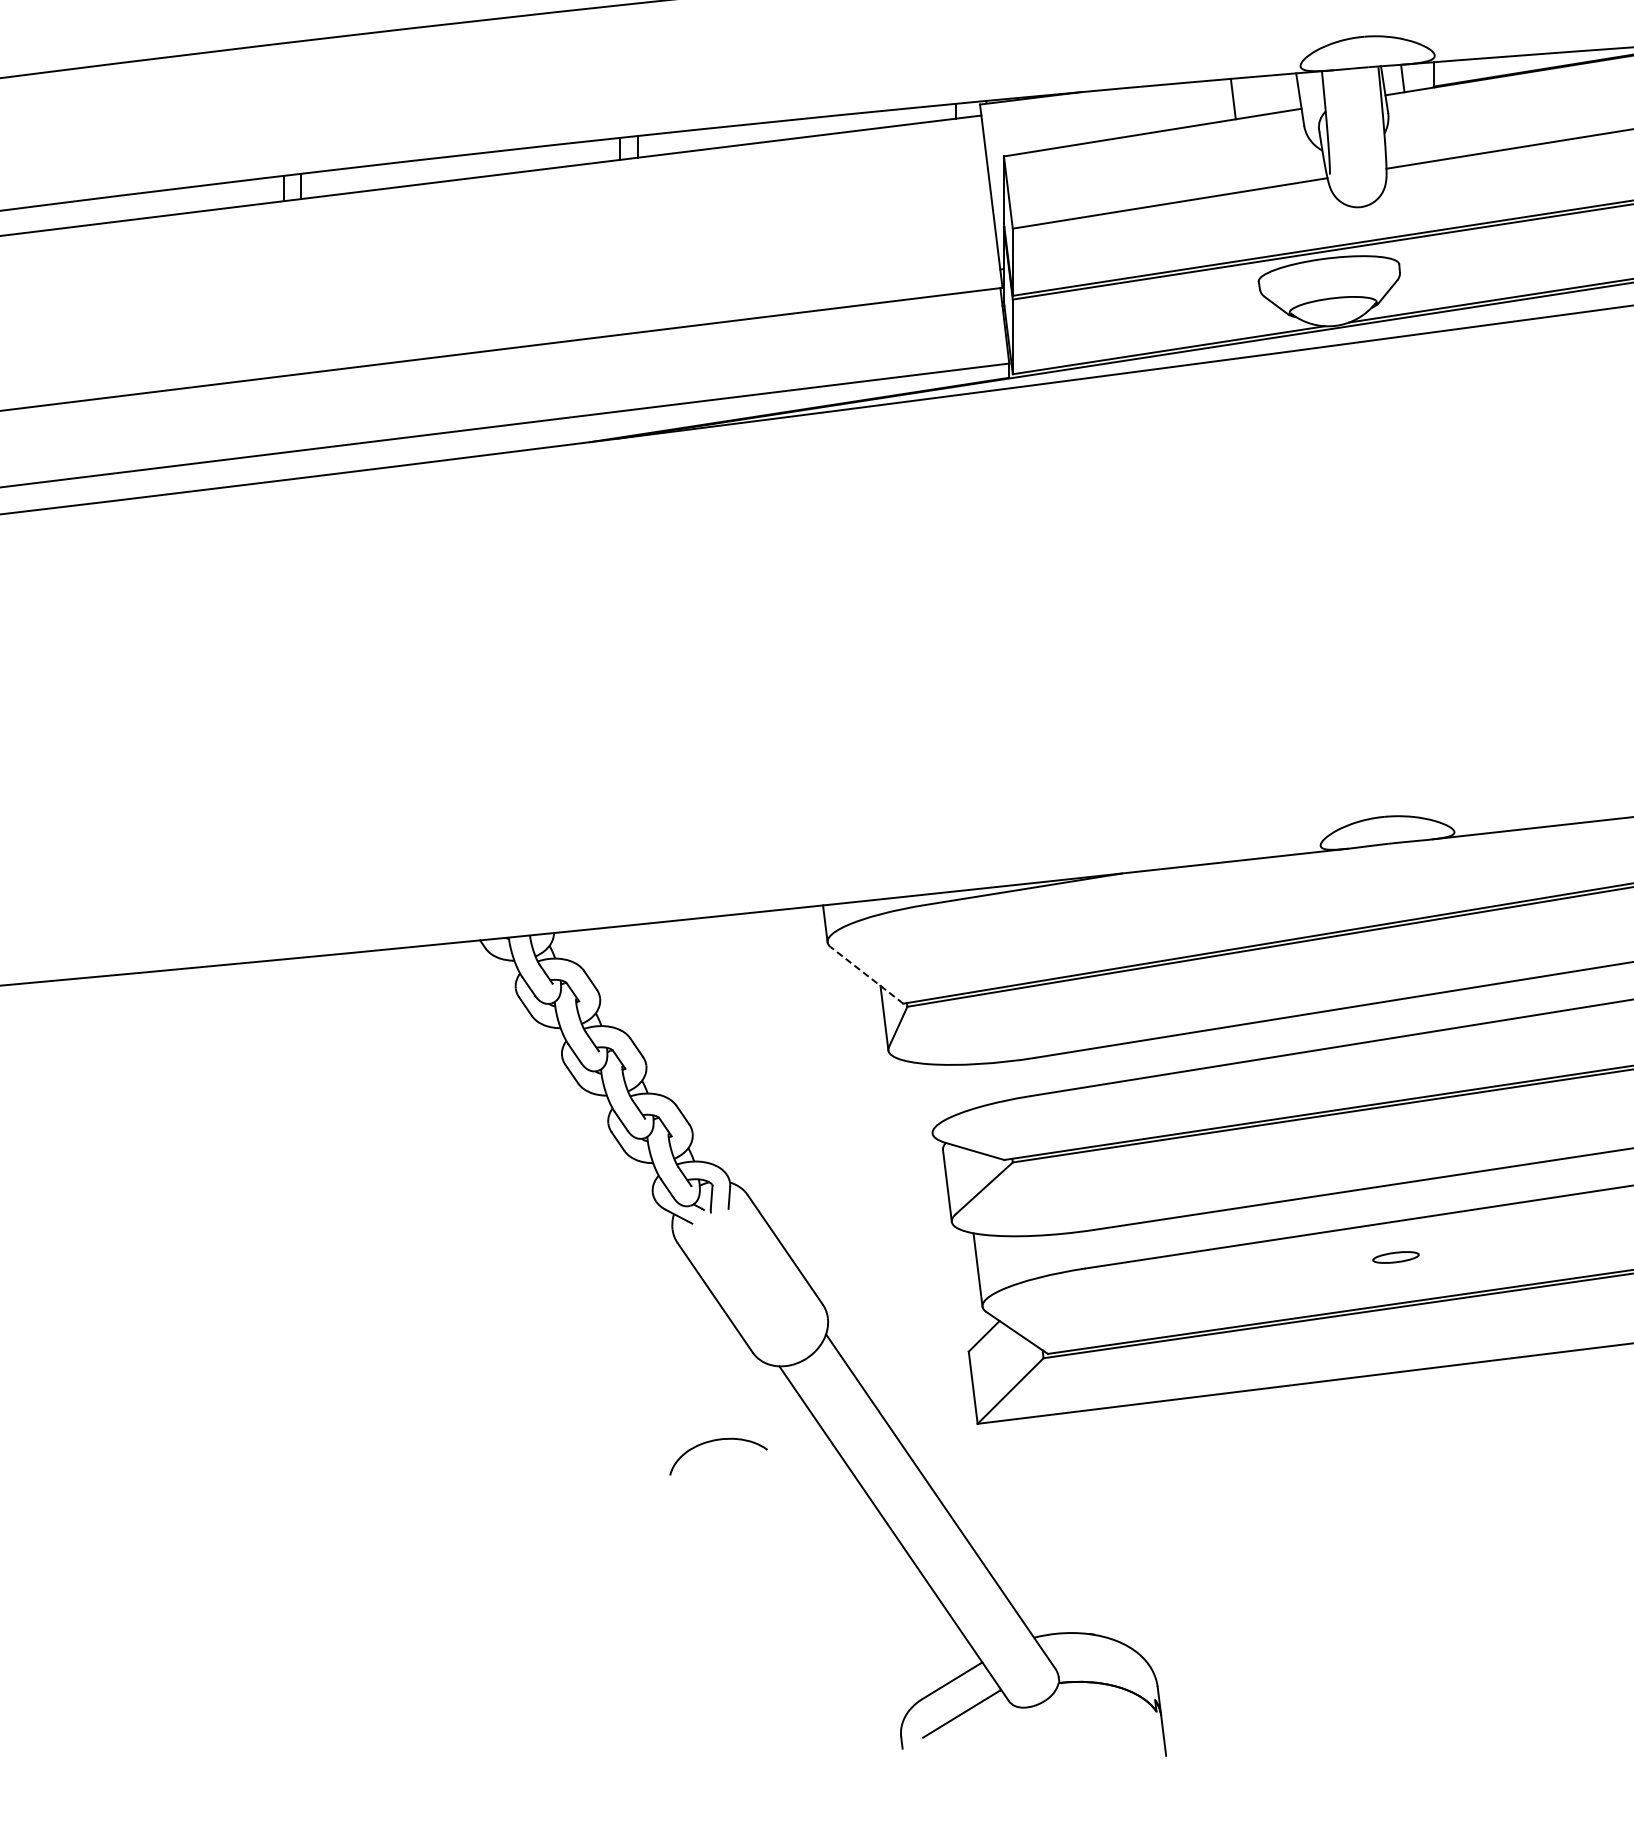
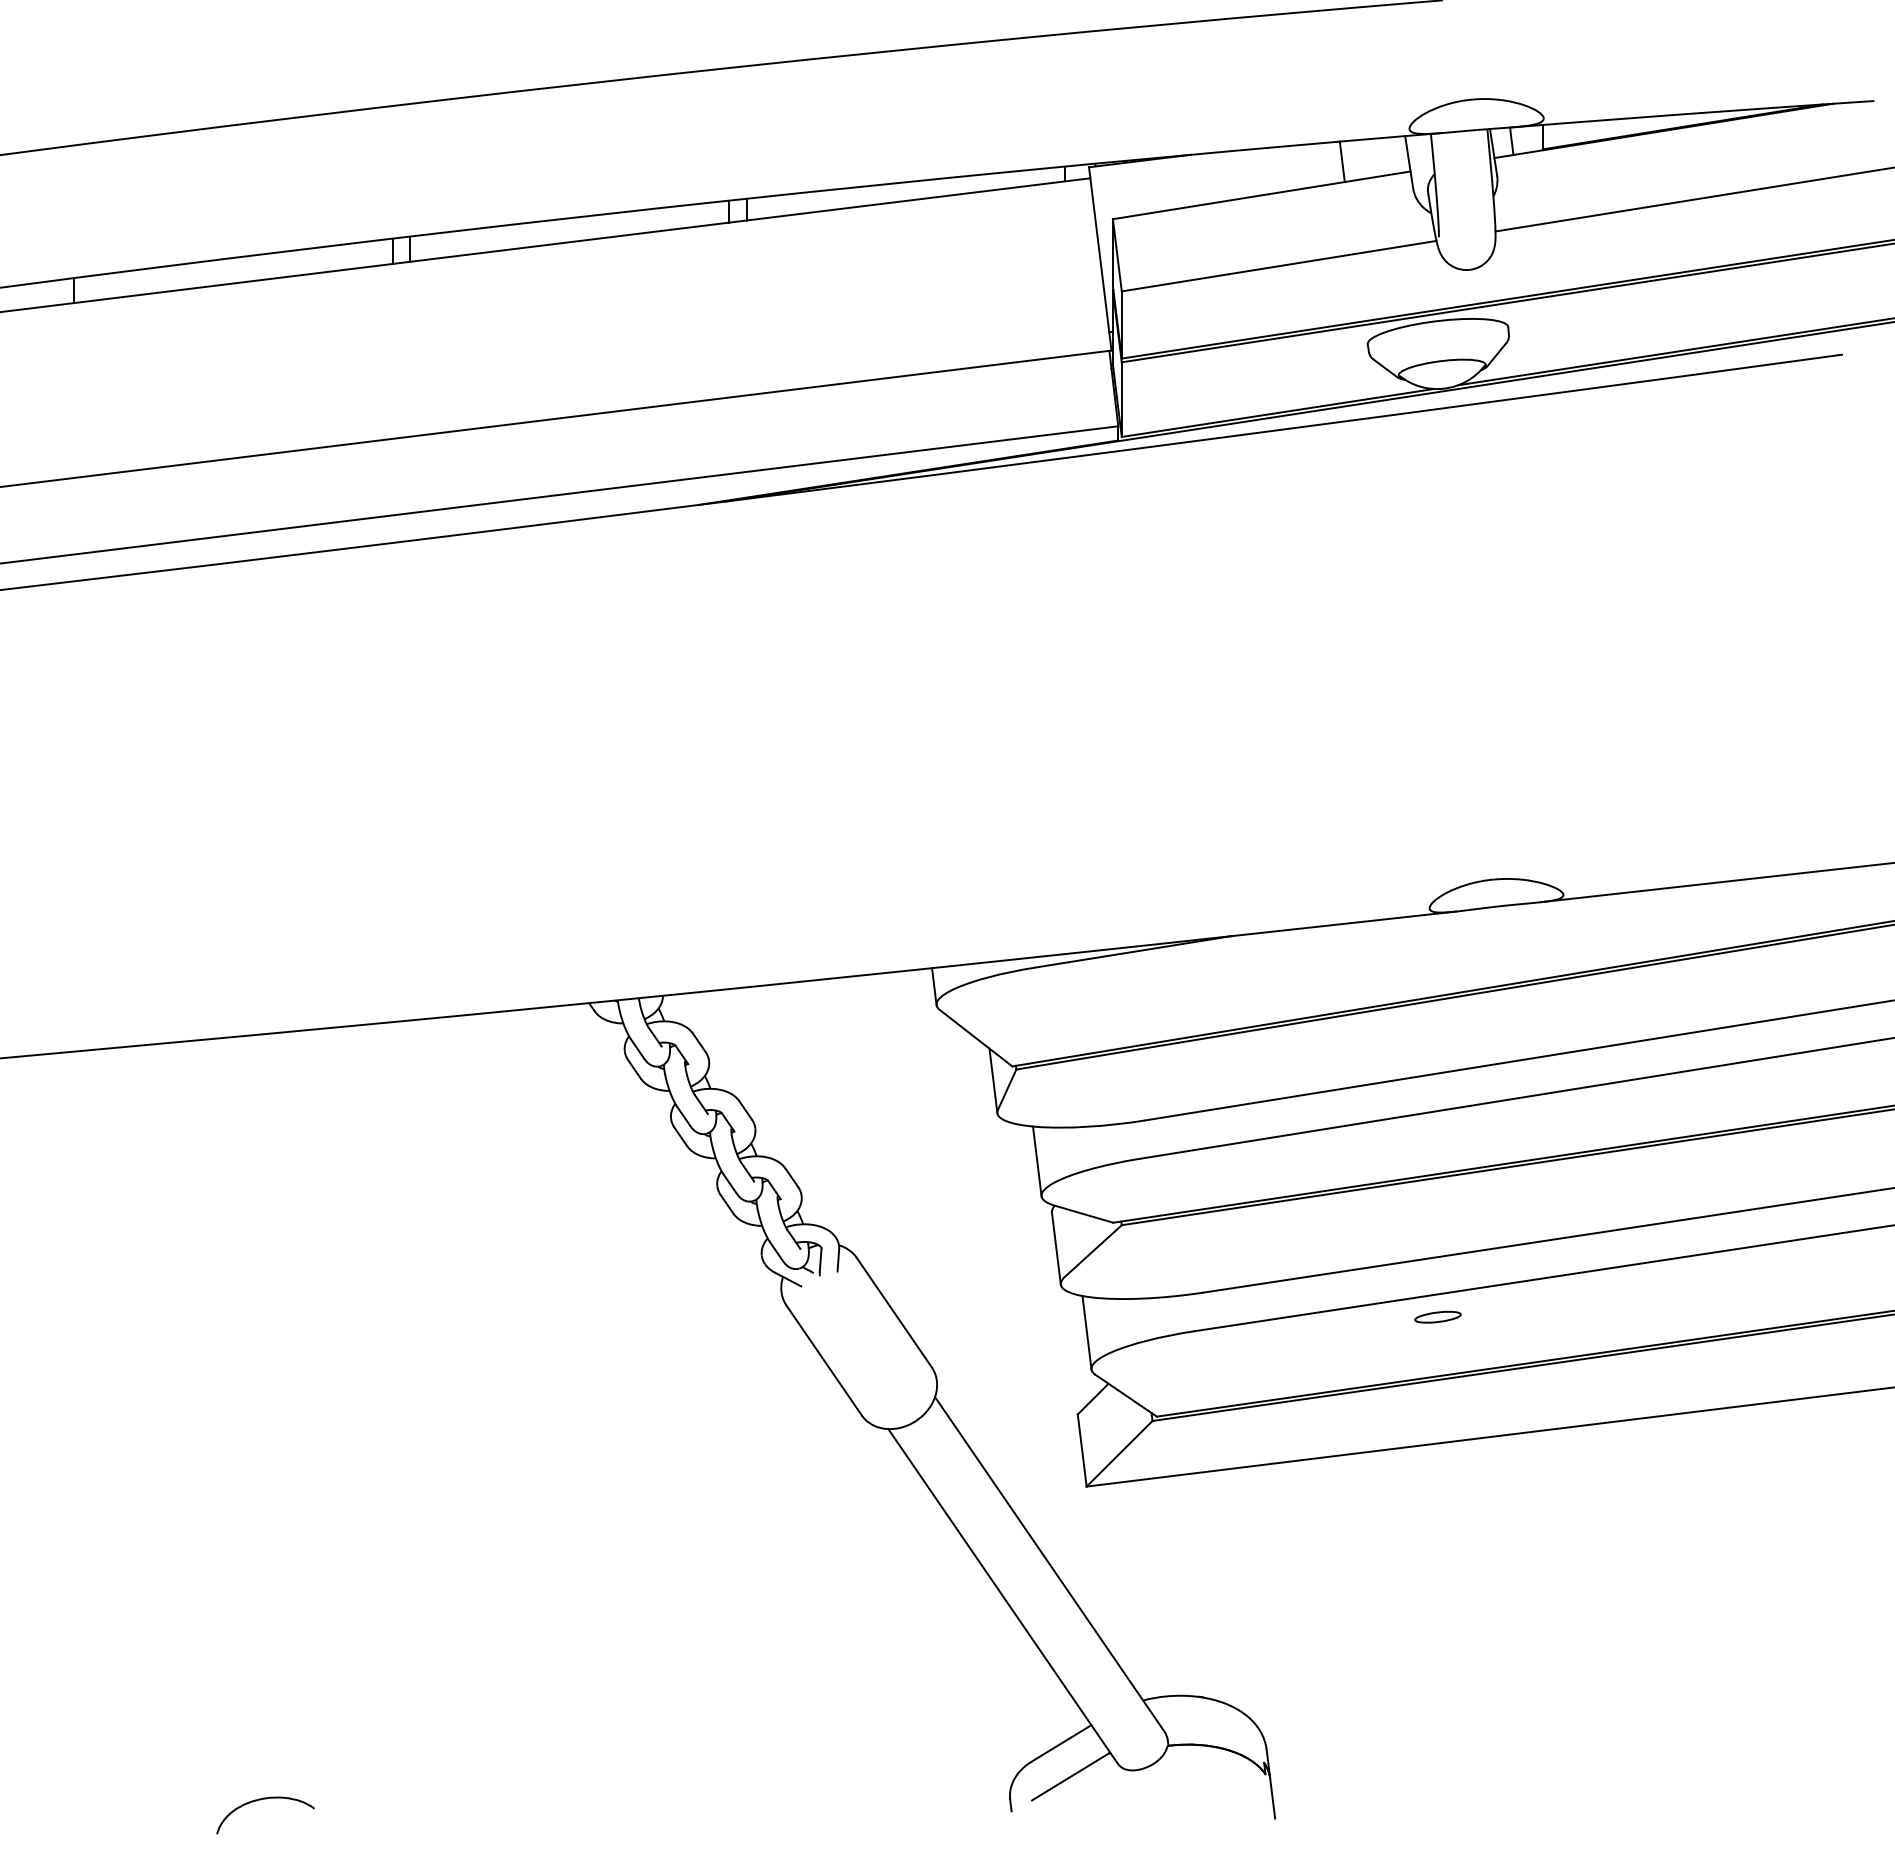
line: (866, 974) -> (975, 1037), dashed -> solid
line: (928, 1098) -> (1037, 1161), added
part: (1395, 1256) -> (1437, 1316), moved
curve: (713, 1441) -> (260, 1800), moved

